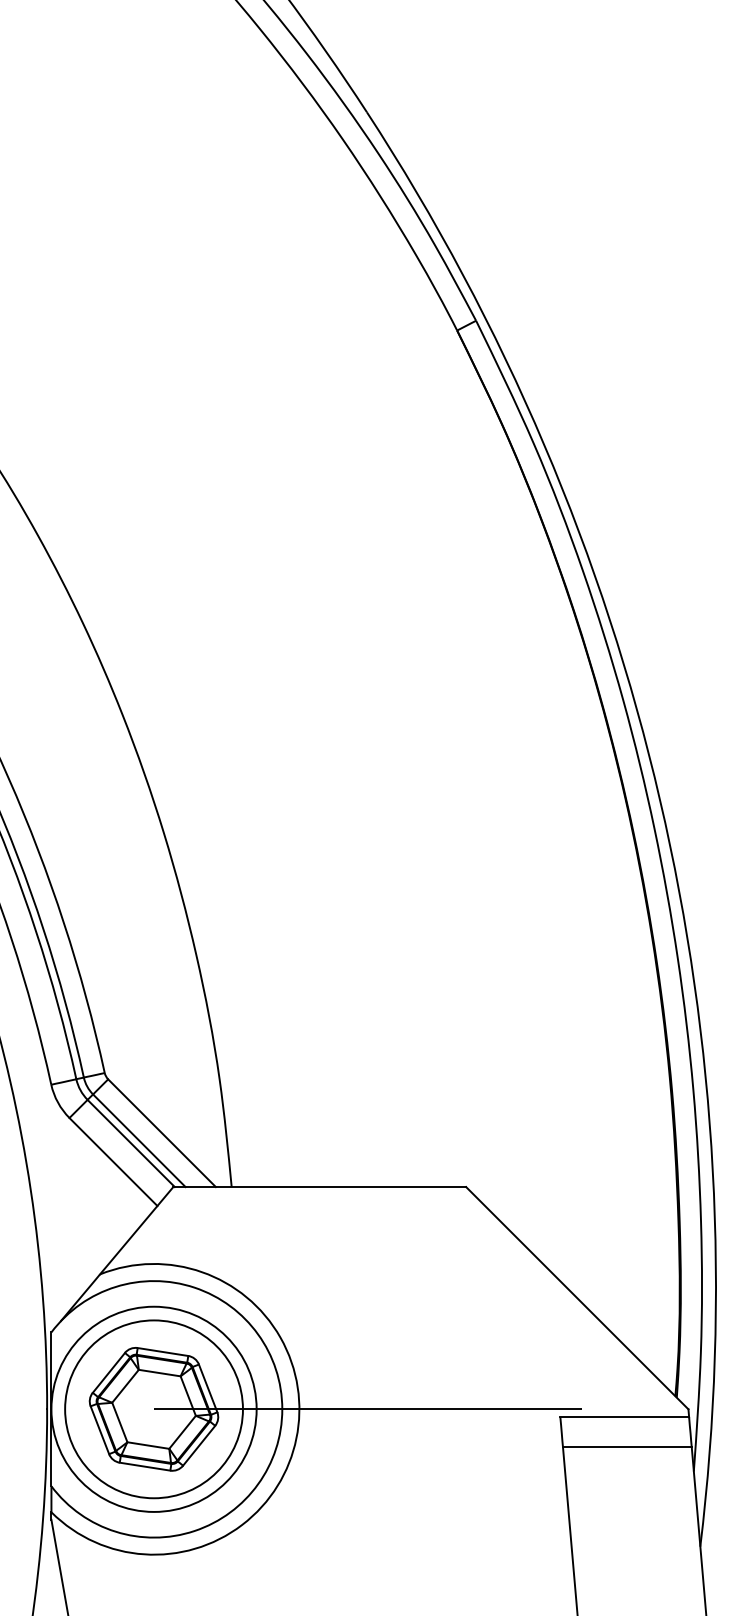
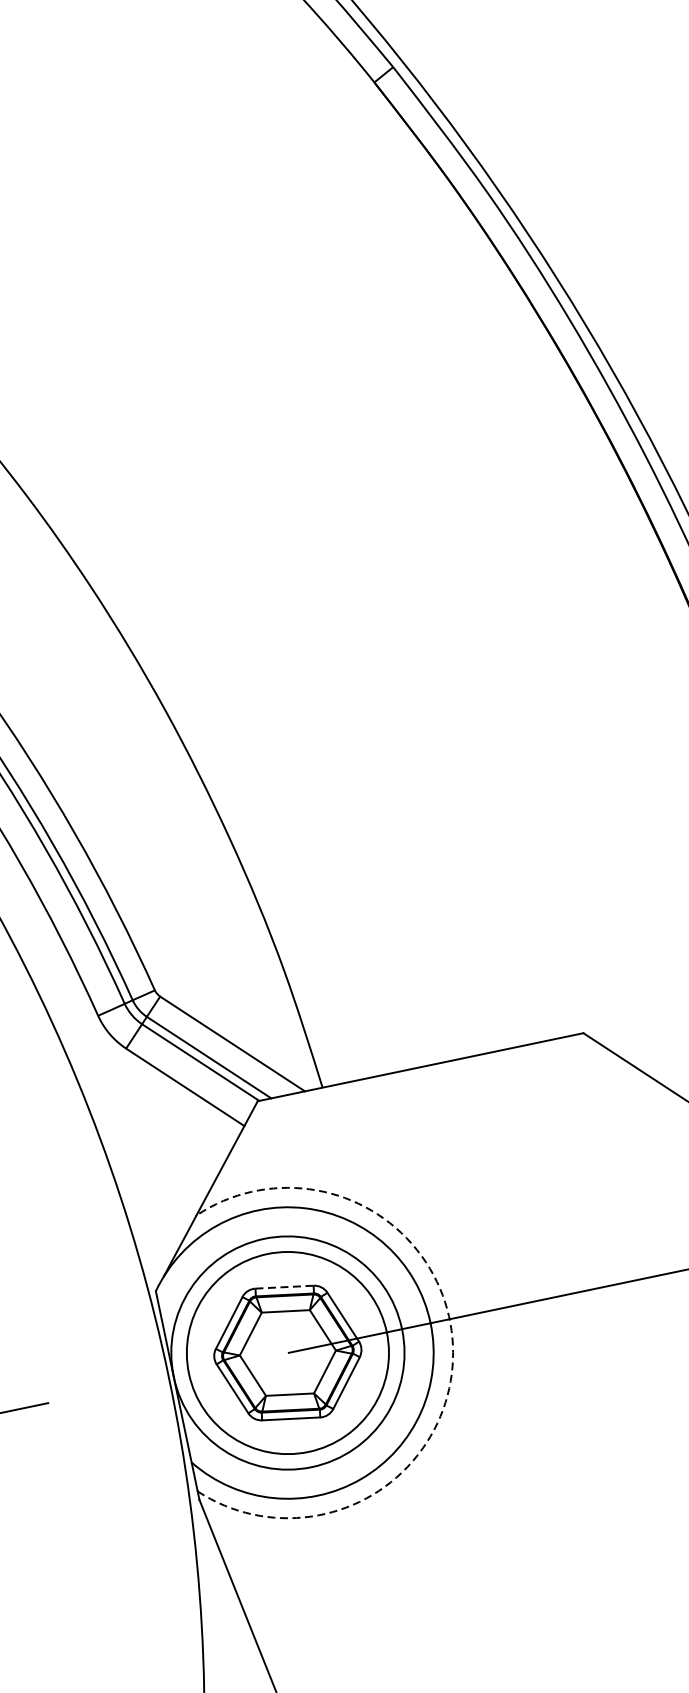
line: (163, 1352) -> (285, 1287), solid -> dashed
arc: (296, 1438) -> (453, 1352), solid -> dashed

